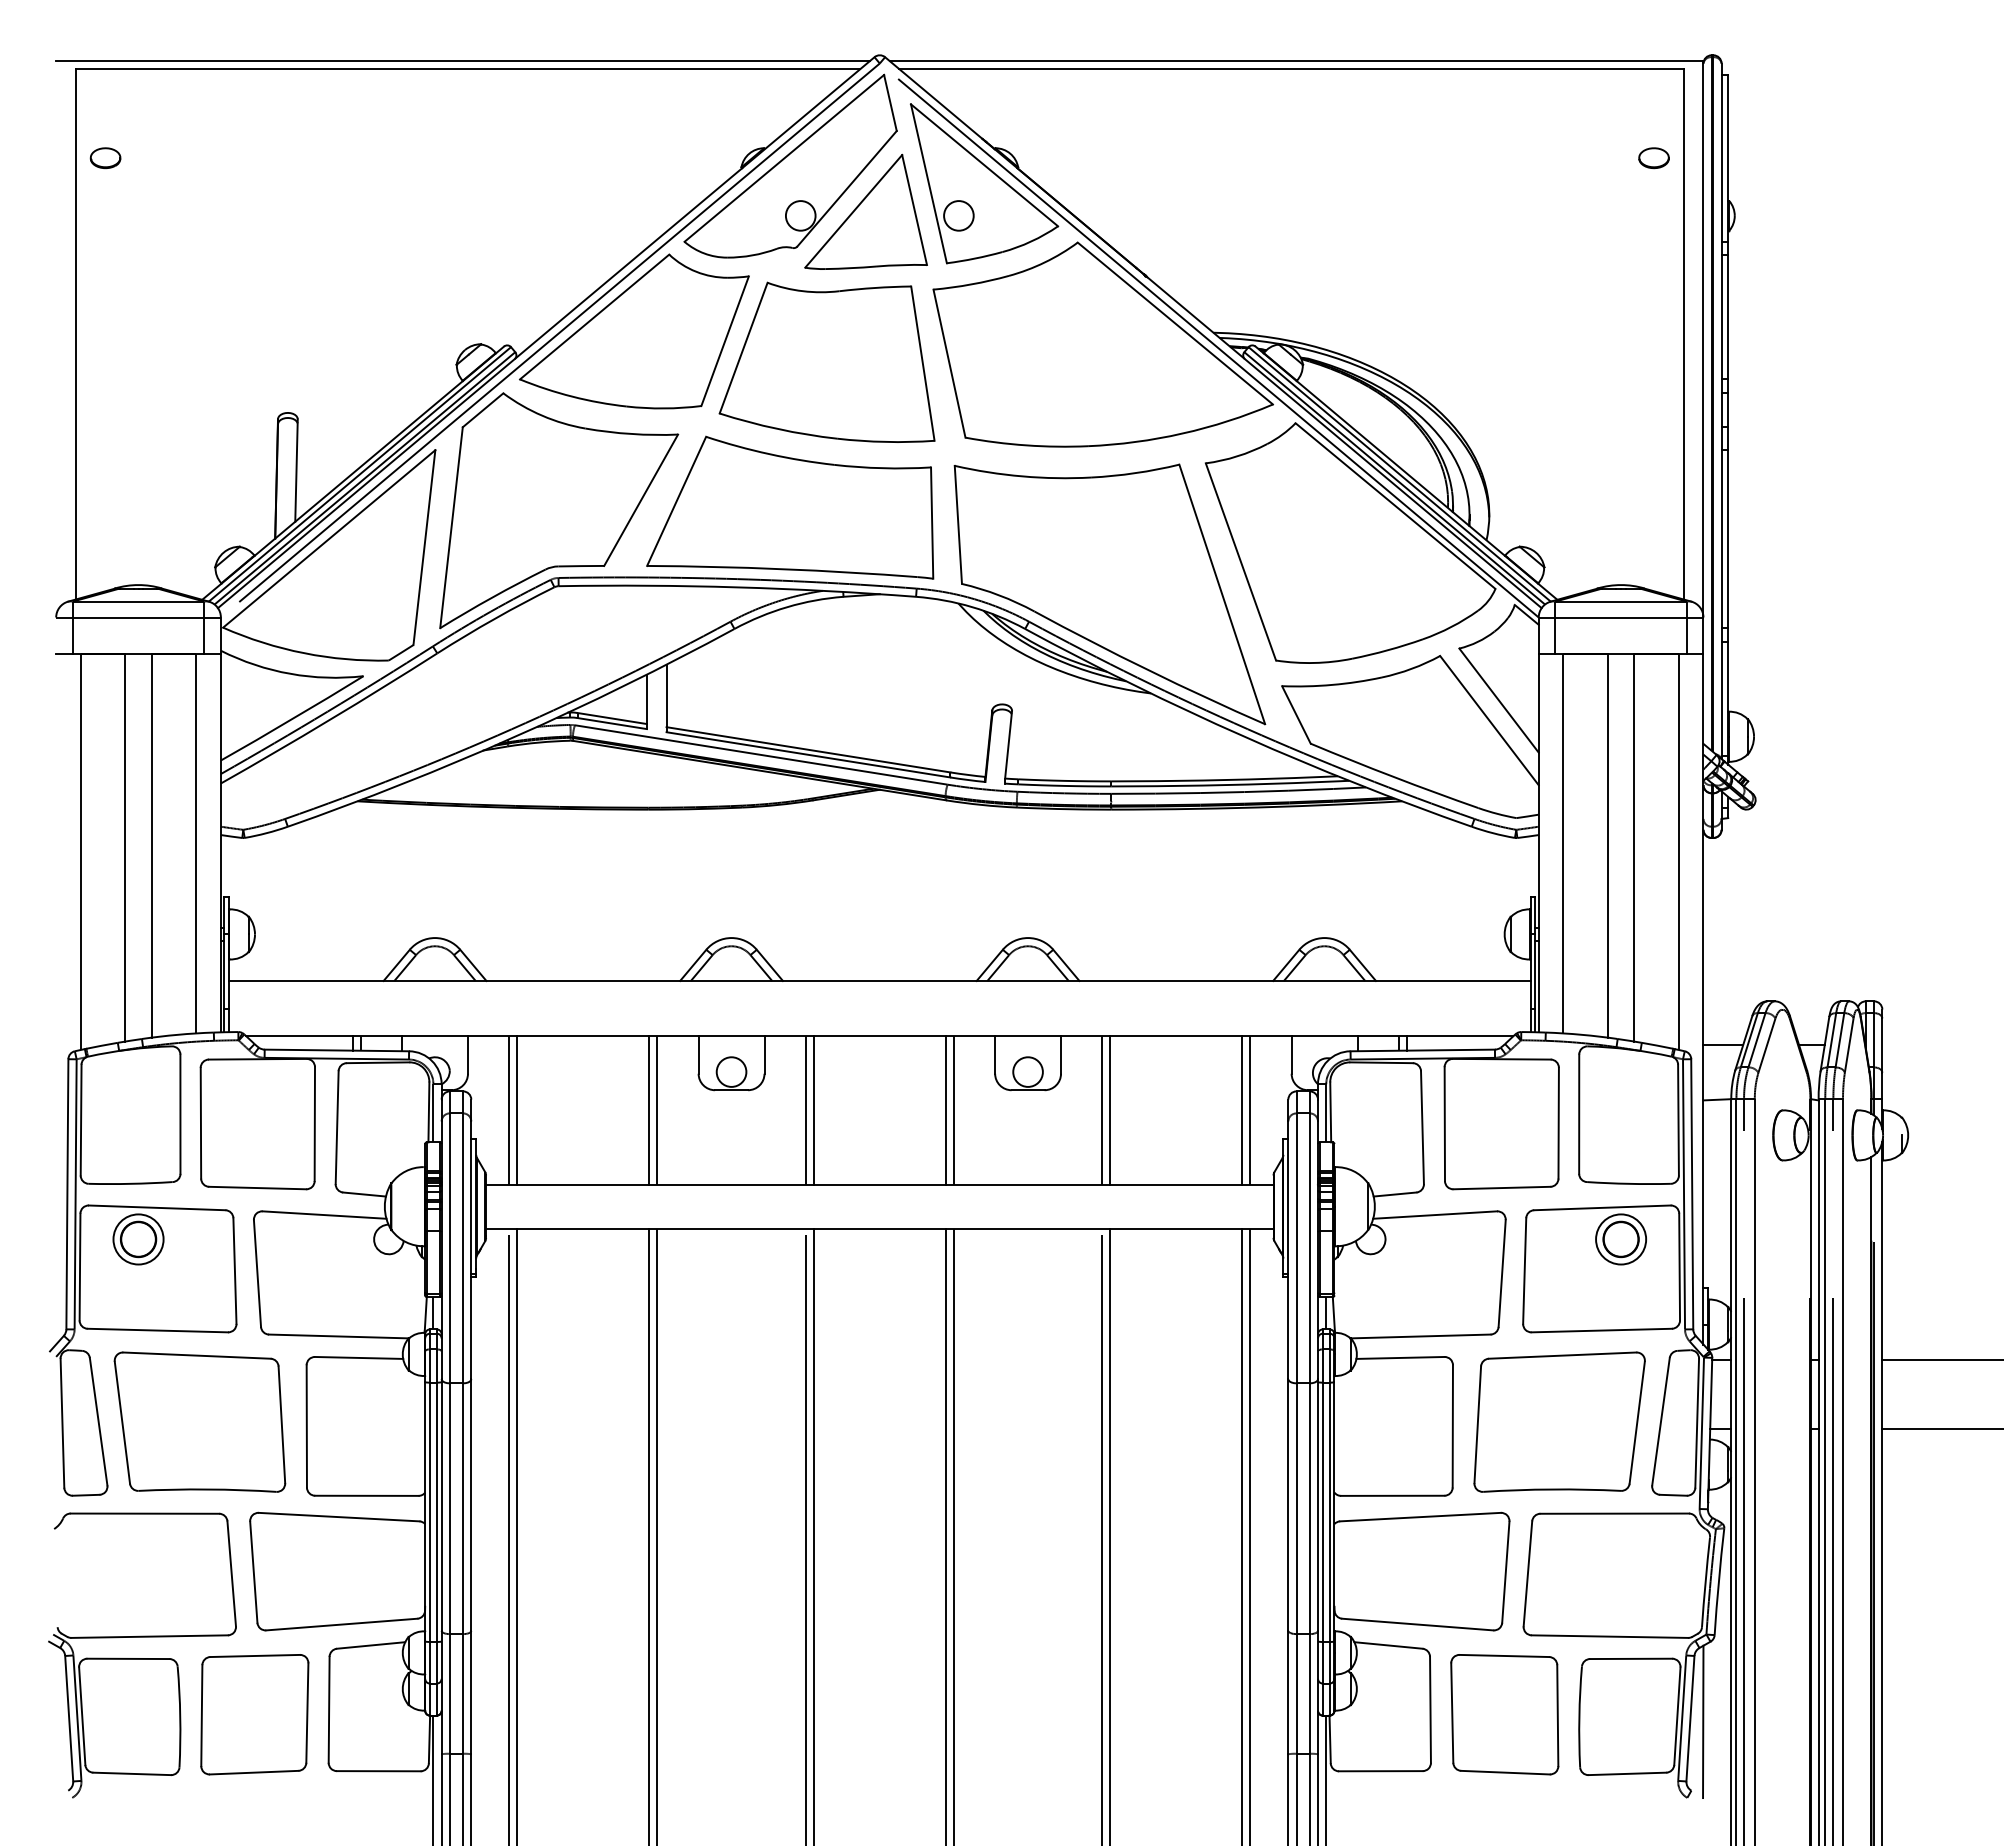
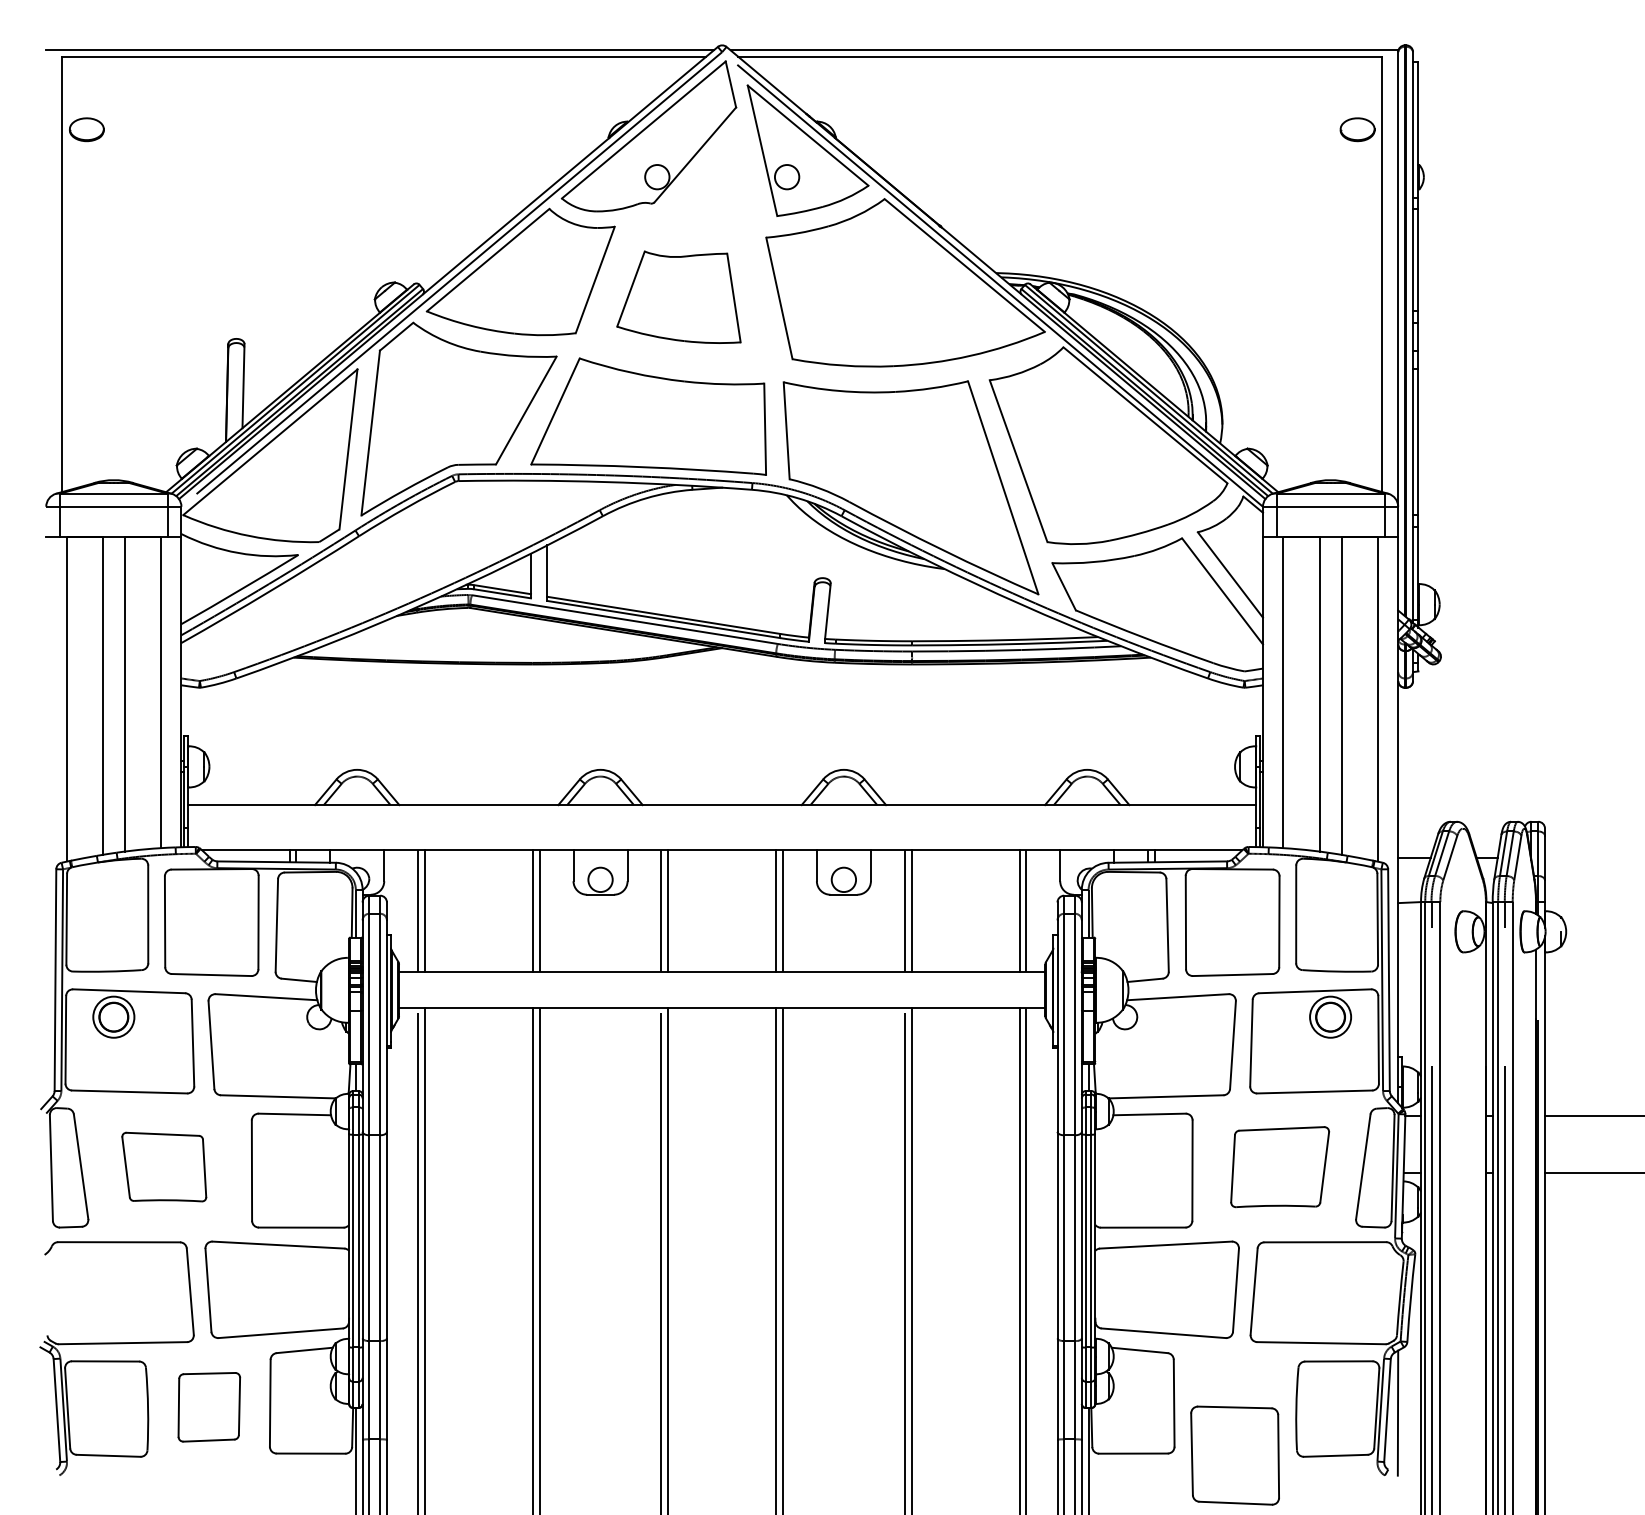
part: (105, 158) -> (86, 130), size x1.4
part: (1653, 158) -> (1357, 130), size x1.4
part: (865, 211) -> (710, 173), removed
part: (826, 361) -> (678, 296), size x0.7
part: (199, 1421) -> (163, 1166), size x0.6
part: (1559, 1421) -> (1280, 1166), size x0.7
part: (254, 1714) -> (209, 1407), size x0.7
part: (1504, 1714) -> (1234, 1455), moved

